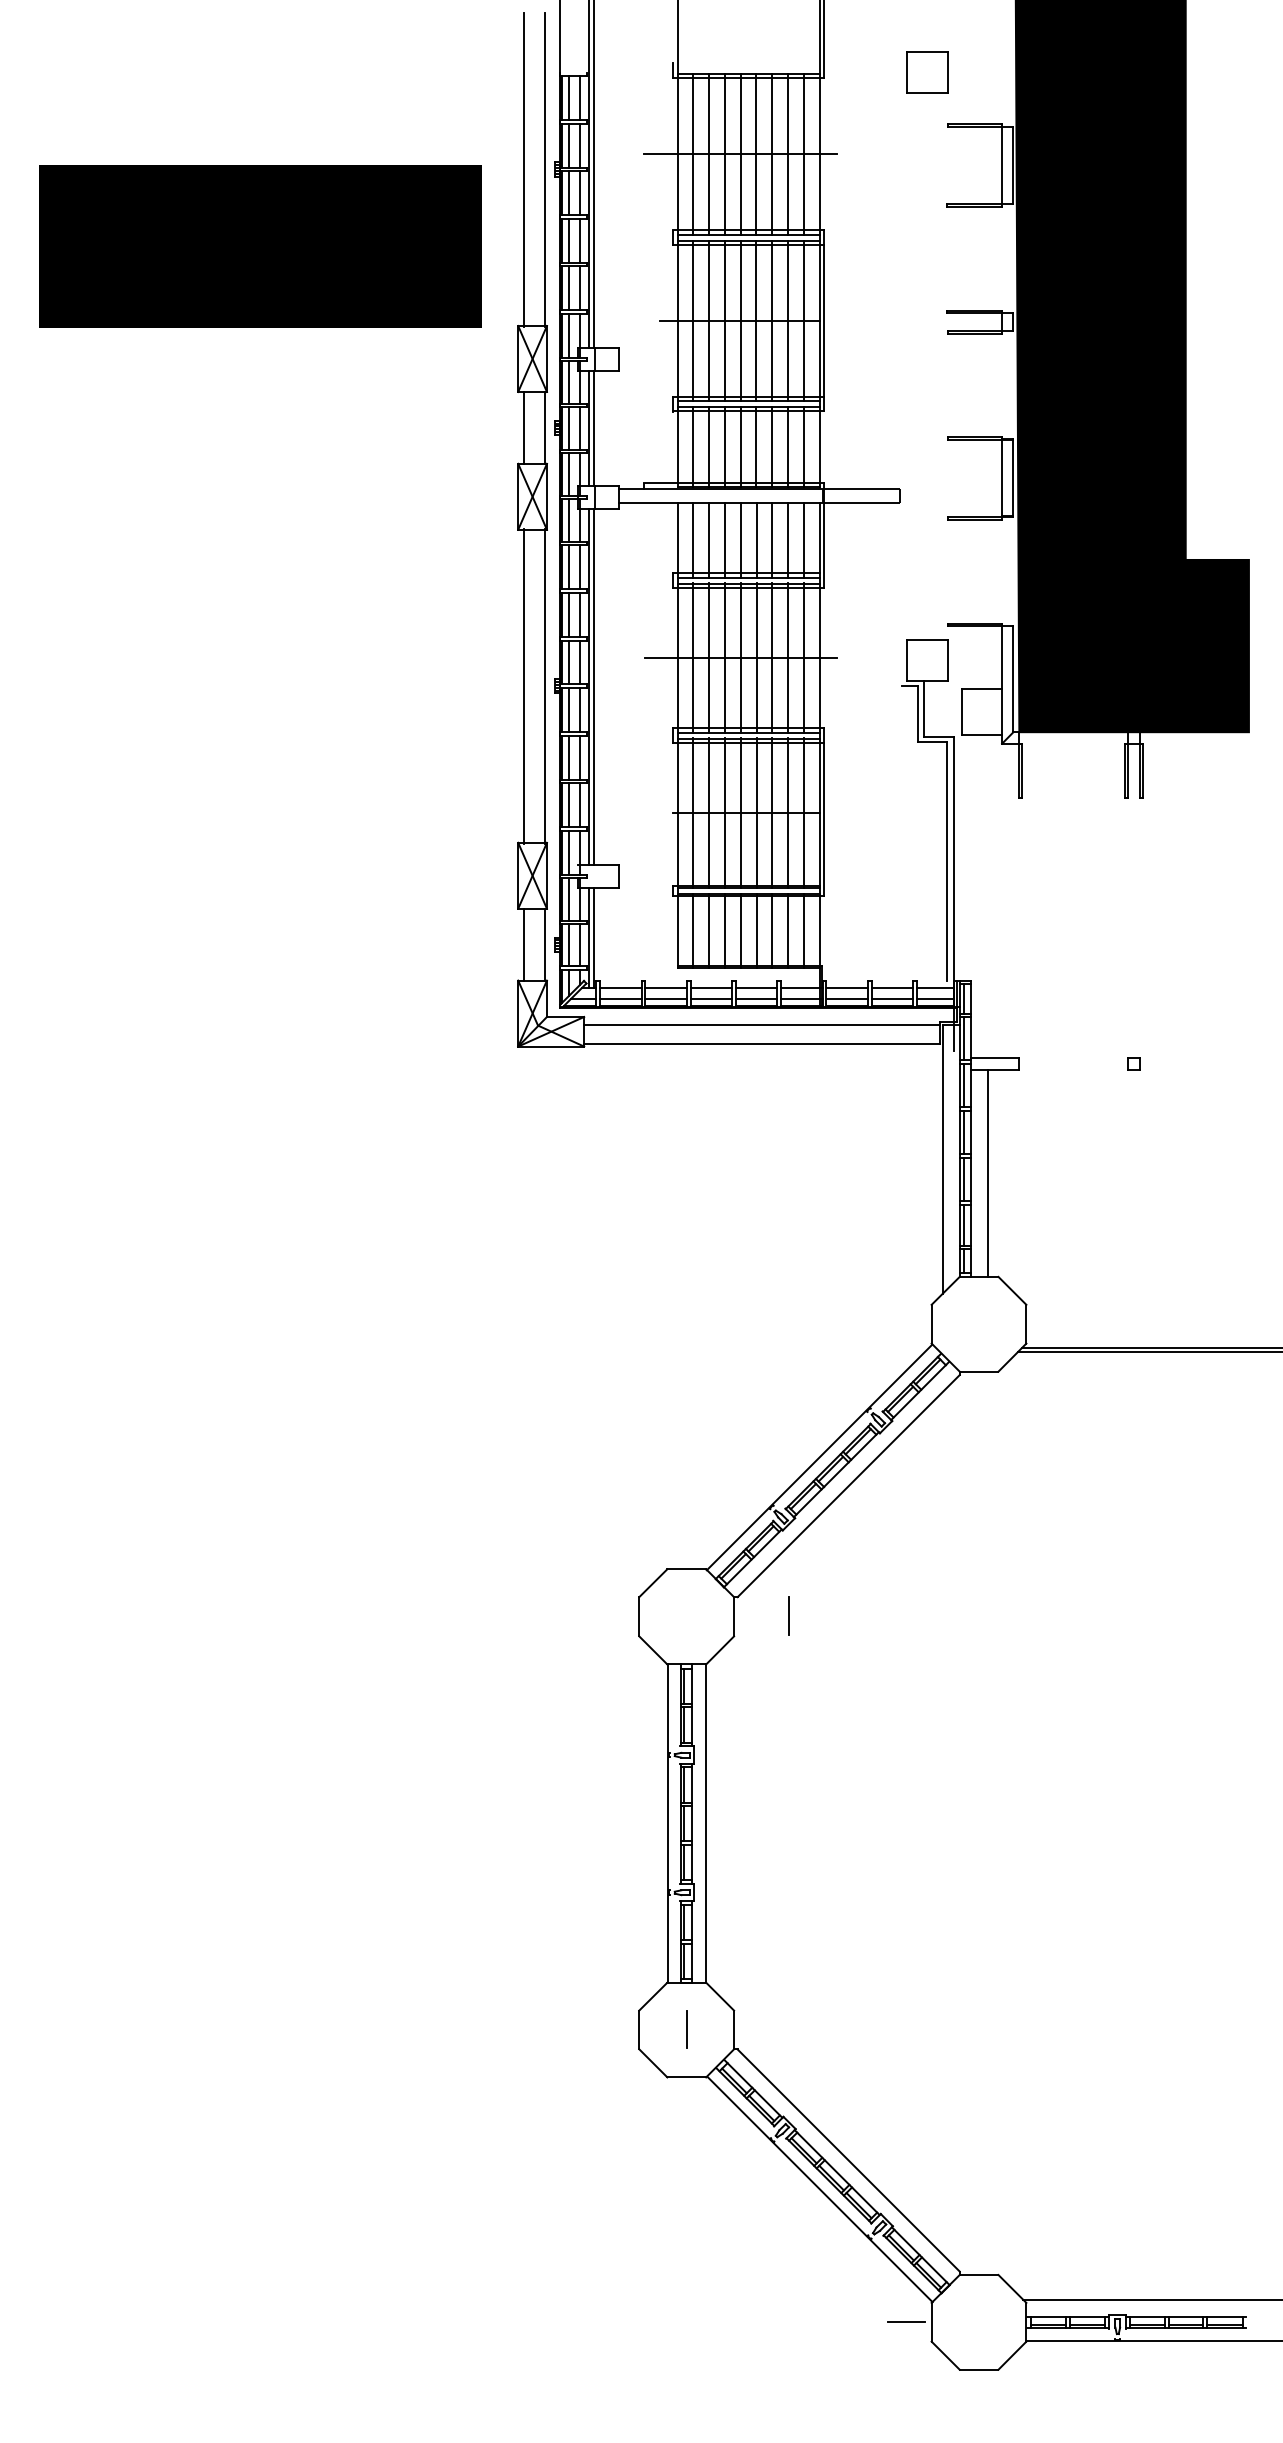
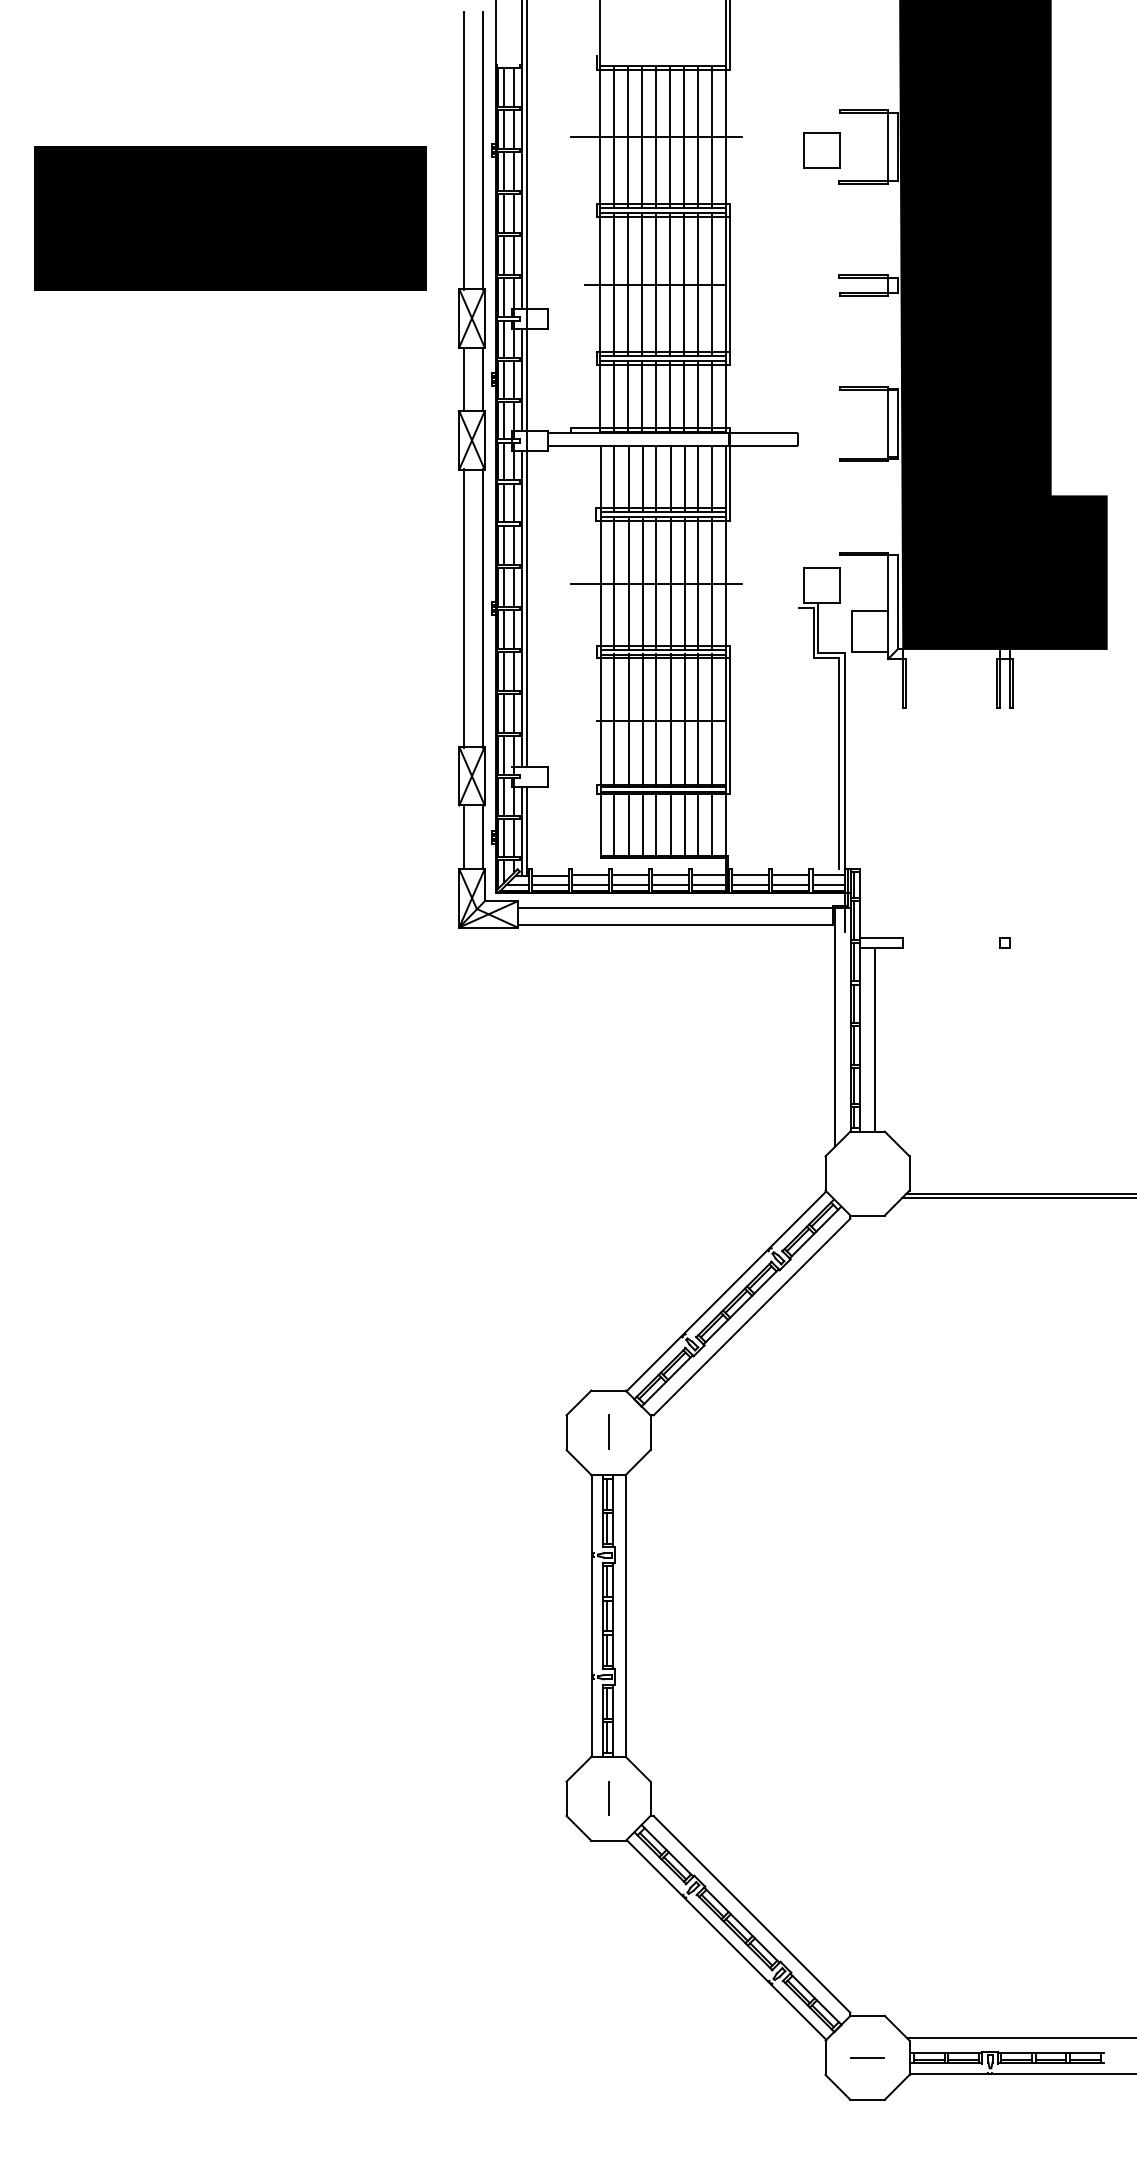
part: (927, 72) -> (821, 150), moved
line: (788, 1615) -> (608, 1431), moved
line: (906, 2321) -> (867, 2057), moved

